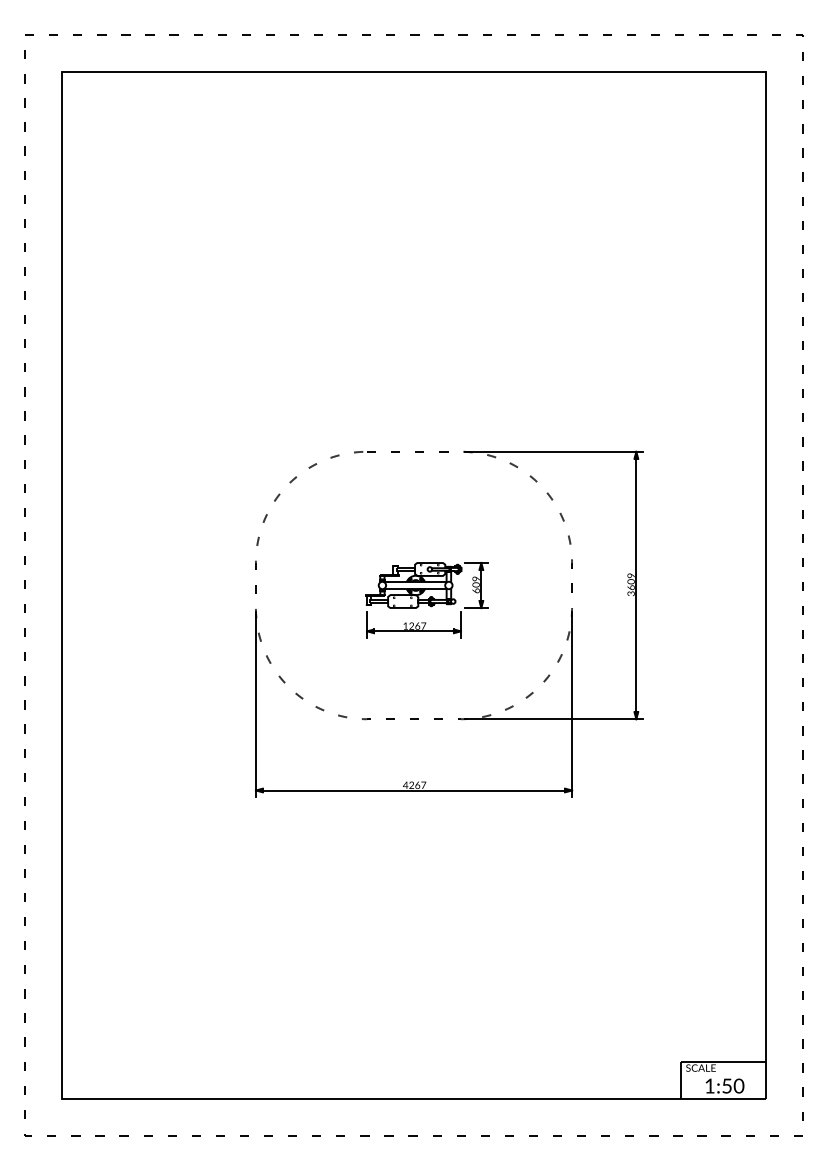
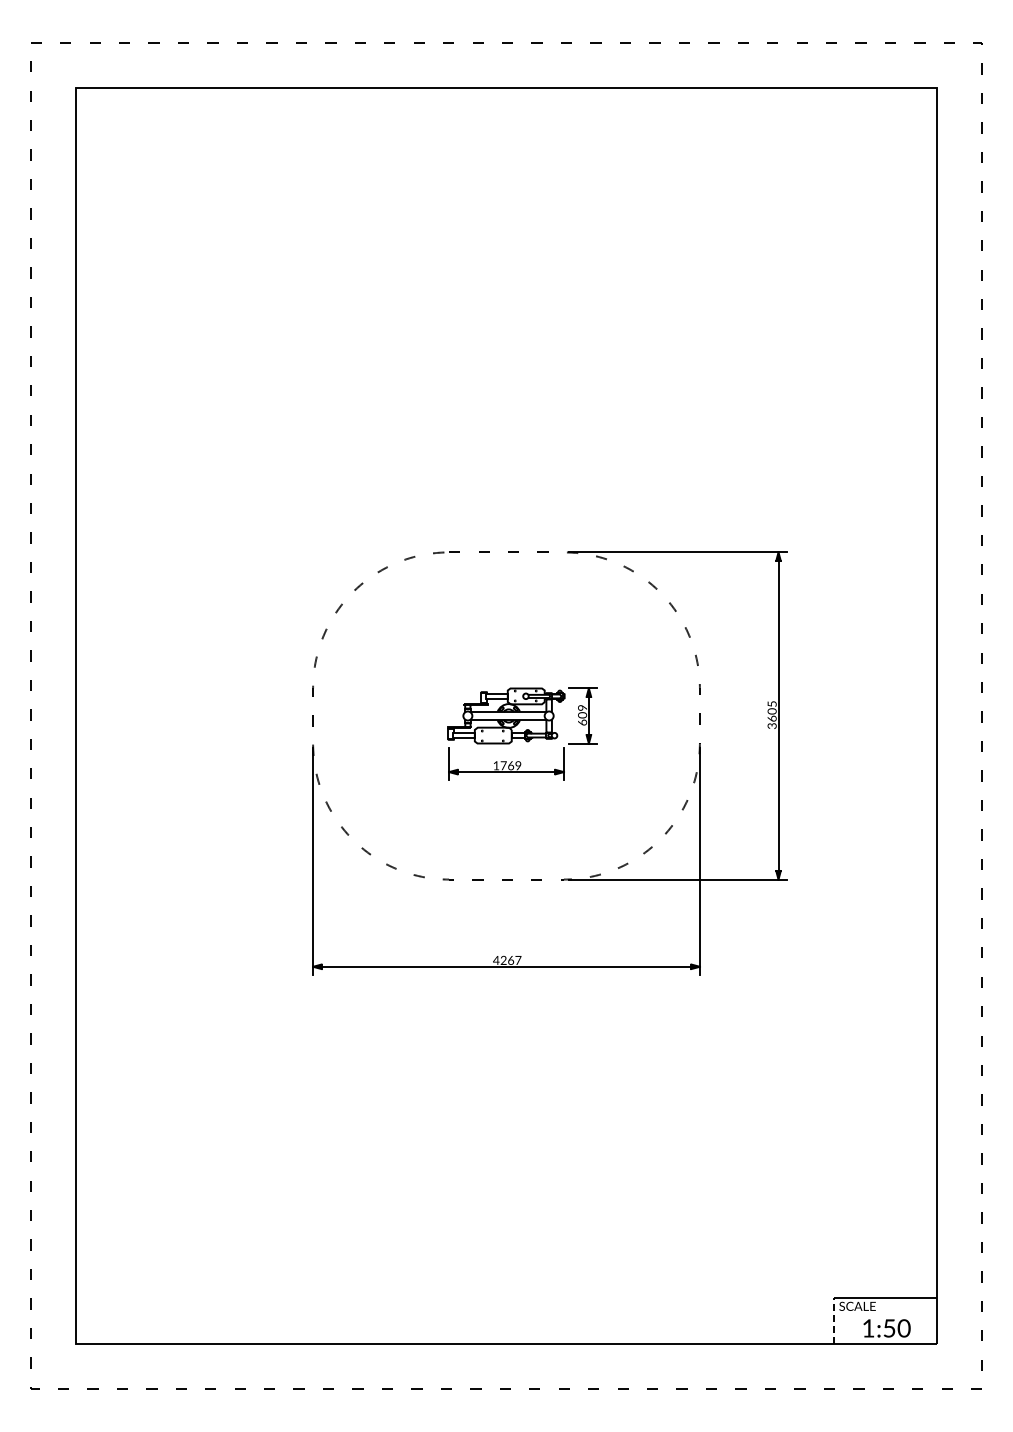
text: (630, 575) -> (771, 703), 3609 -> 3605
text: (417, 625) -> (510, 765), 1267 -> 1769
line: (681, 1080) -> (833, 1321), solid -> dashed

